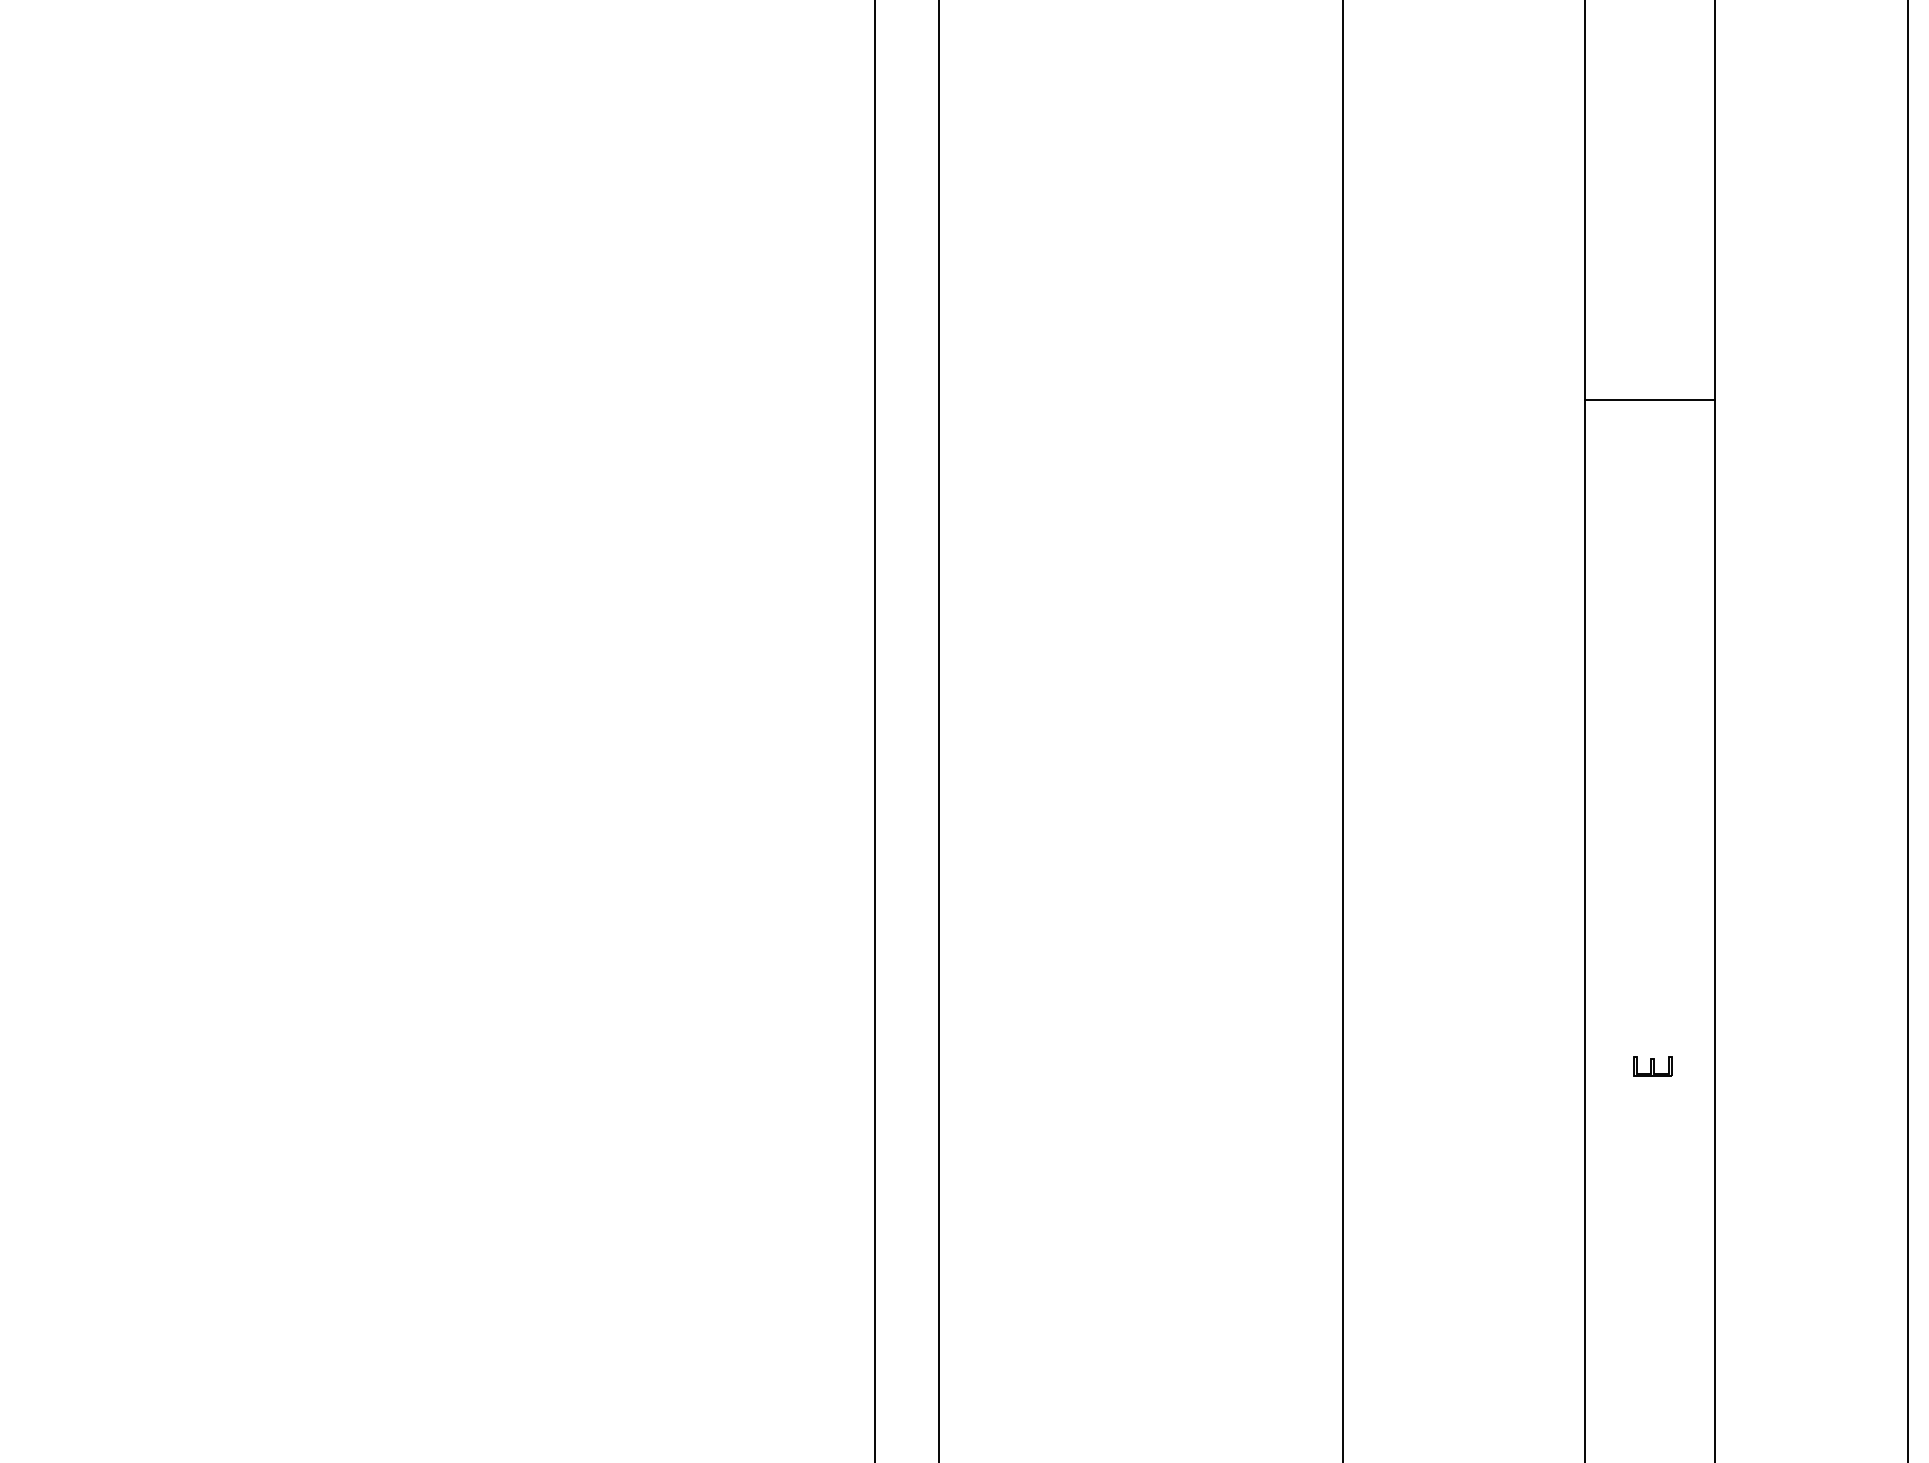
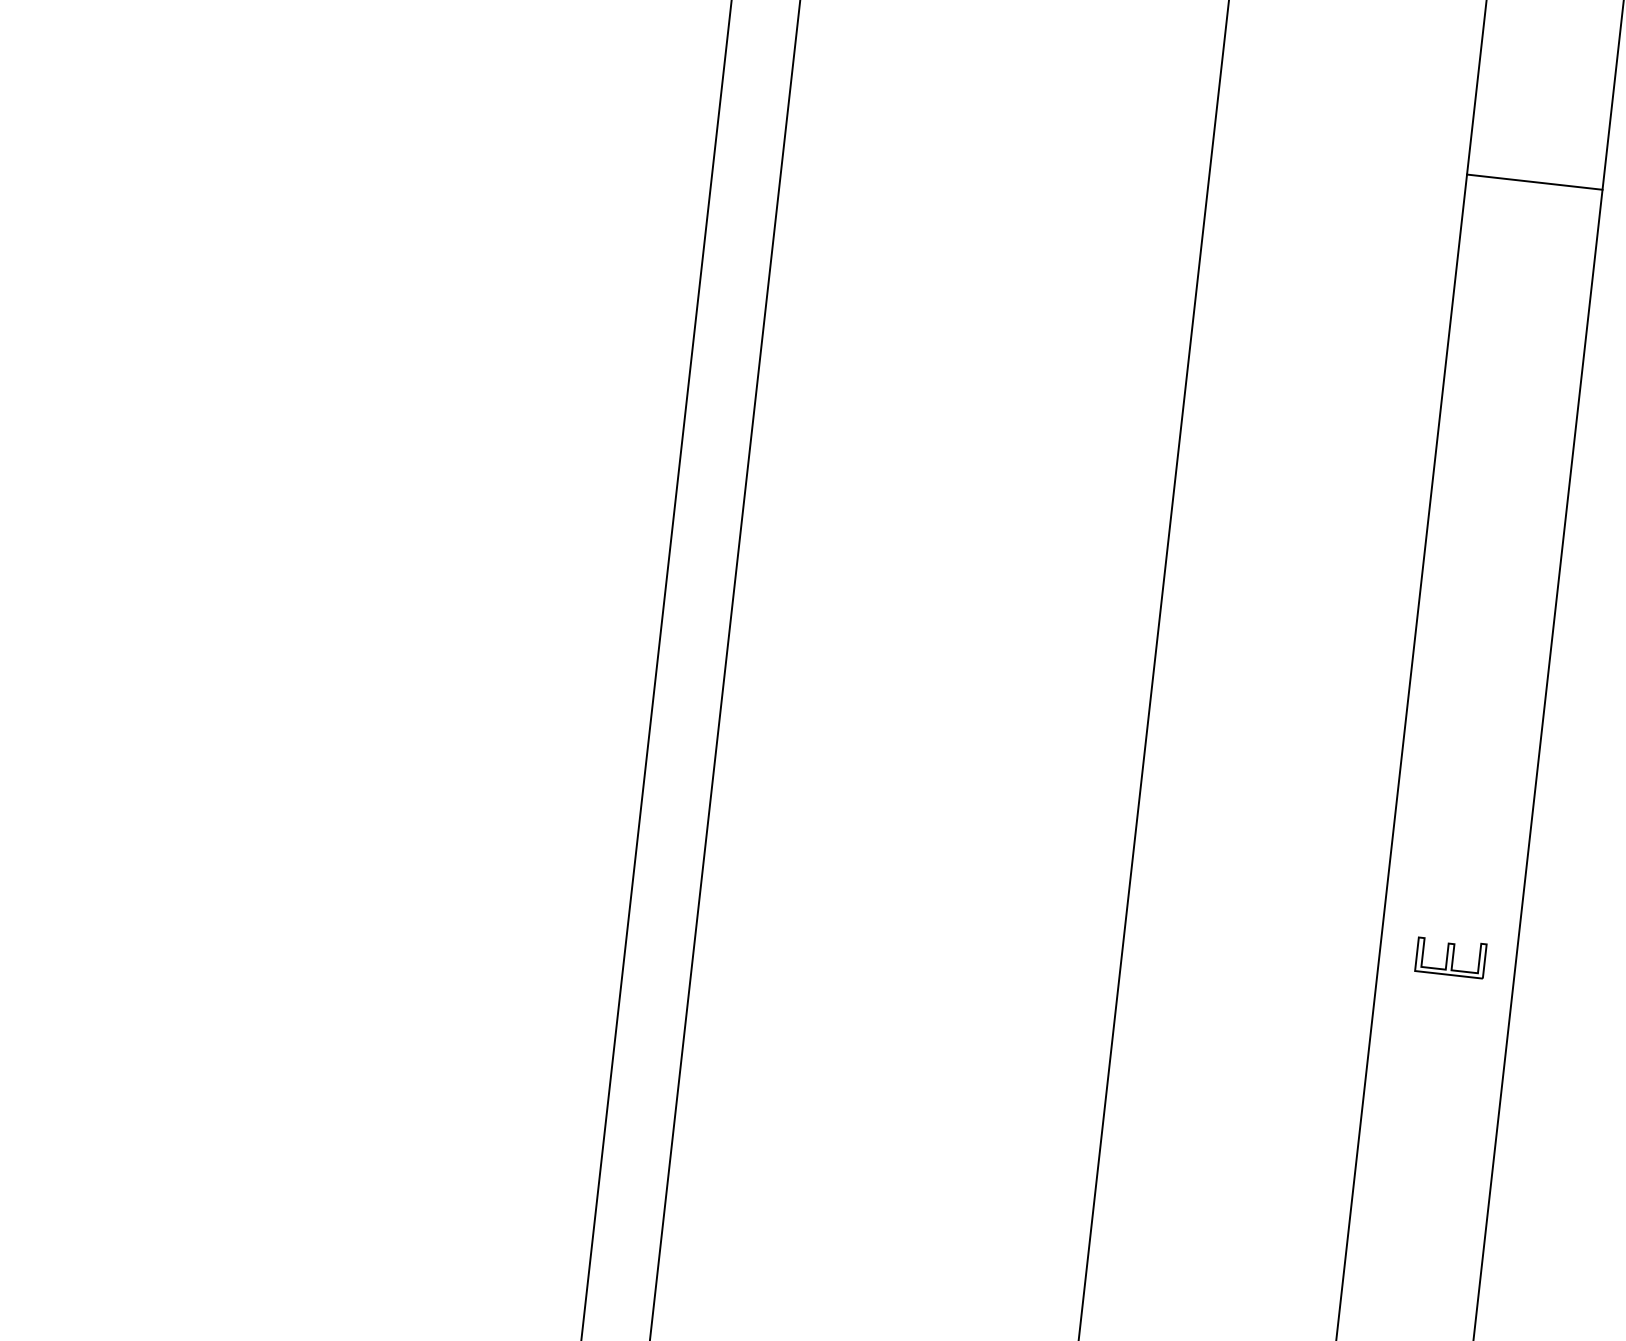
line: (1649, 399) -> (1534, 181), moved
part: (1652, 1066) -> (1450, 957), size x1.67

